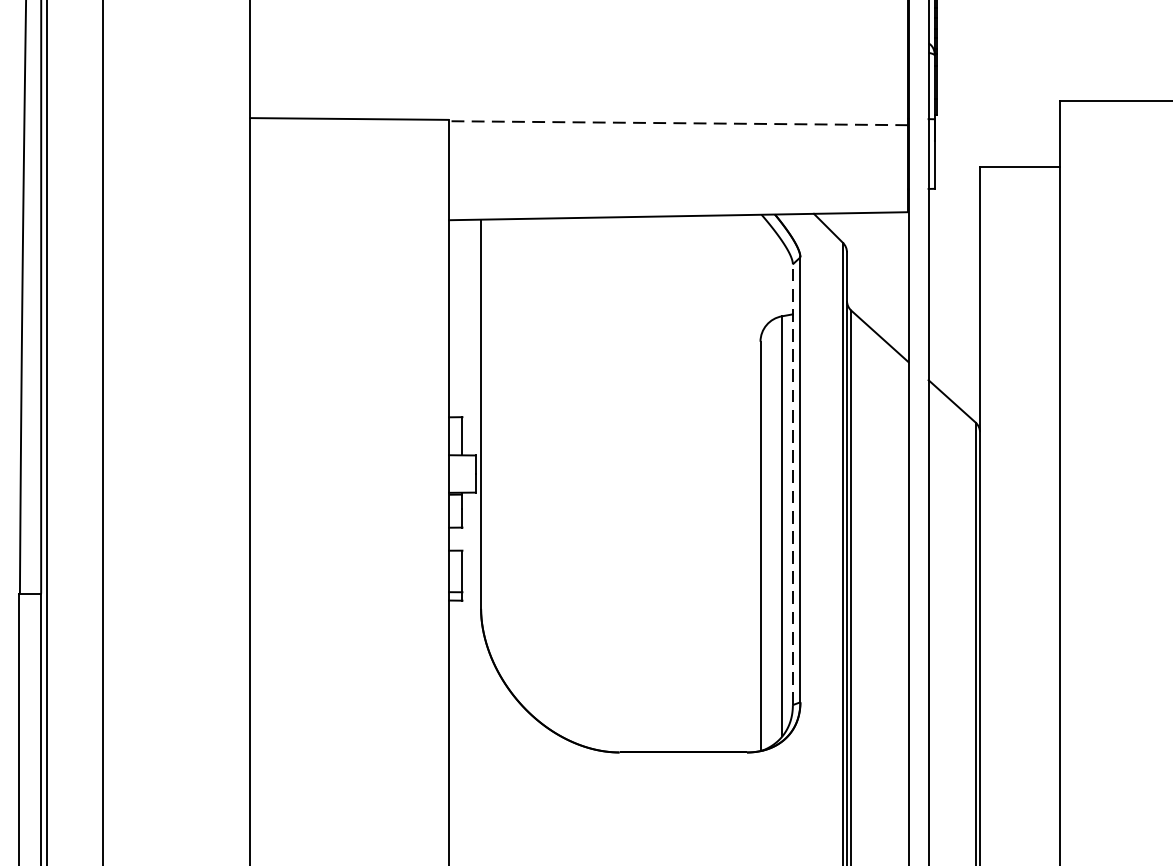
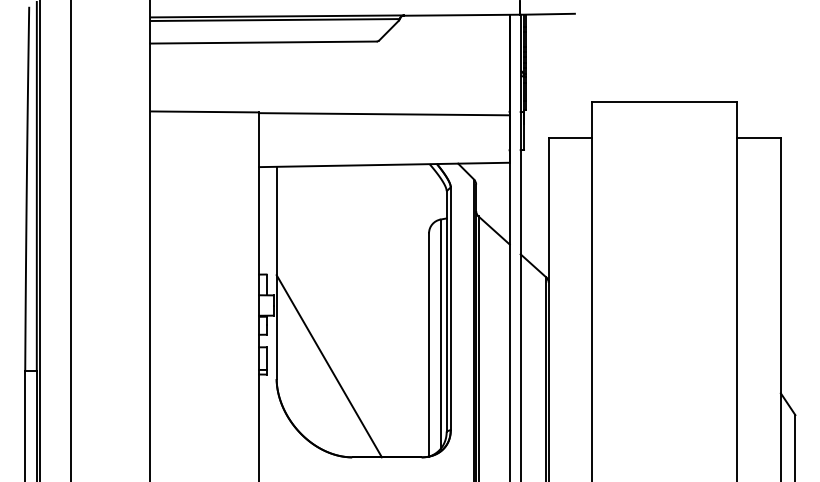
line: (676, 123) -> (383, 114), dashed -> solid
line: (792, 483) -> (446, 310), dashed -> solid
line: (576, 585) -> (328, 366), added

